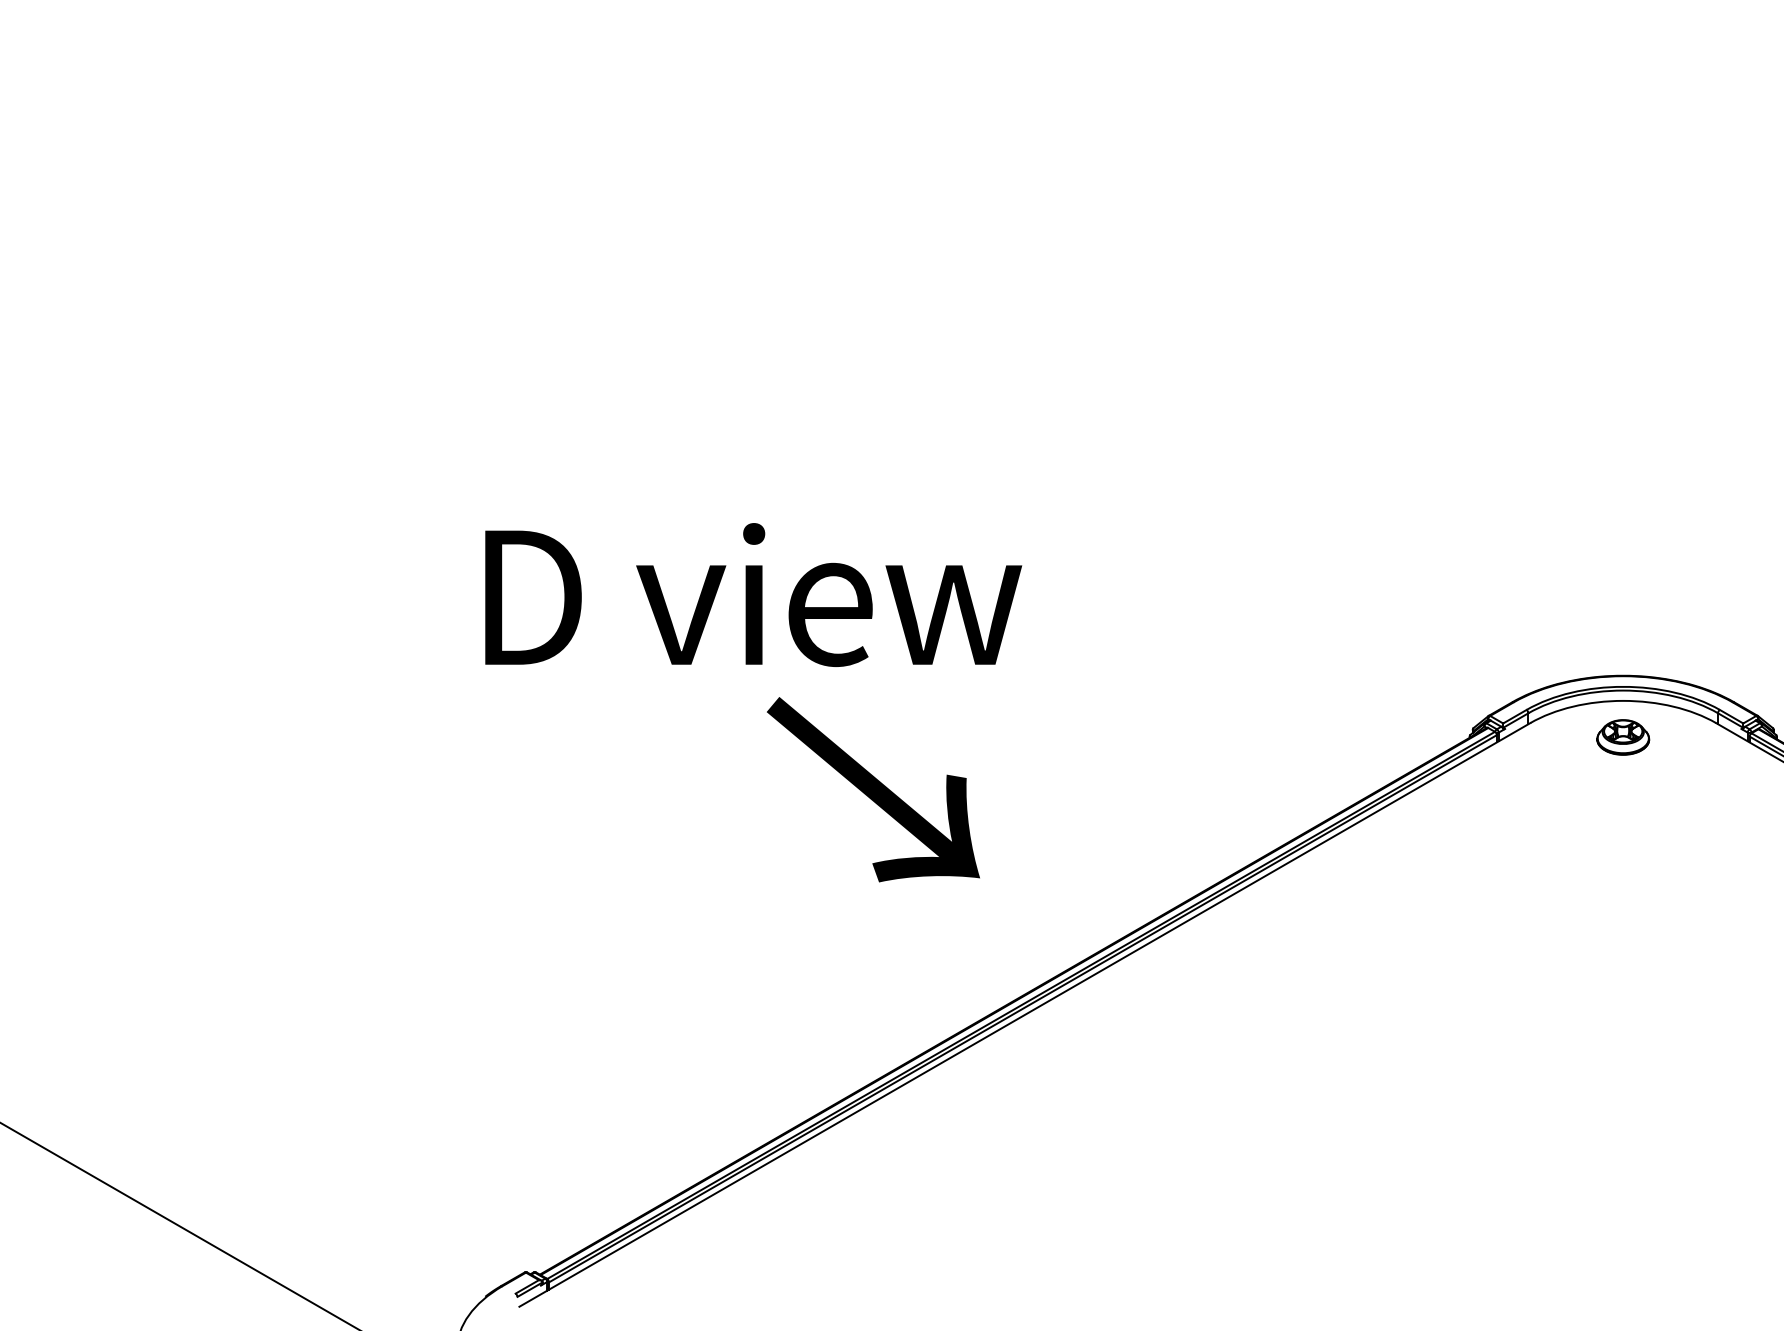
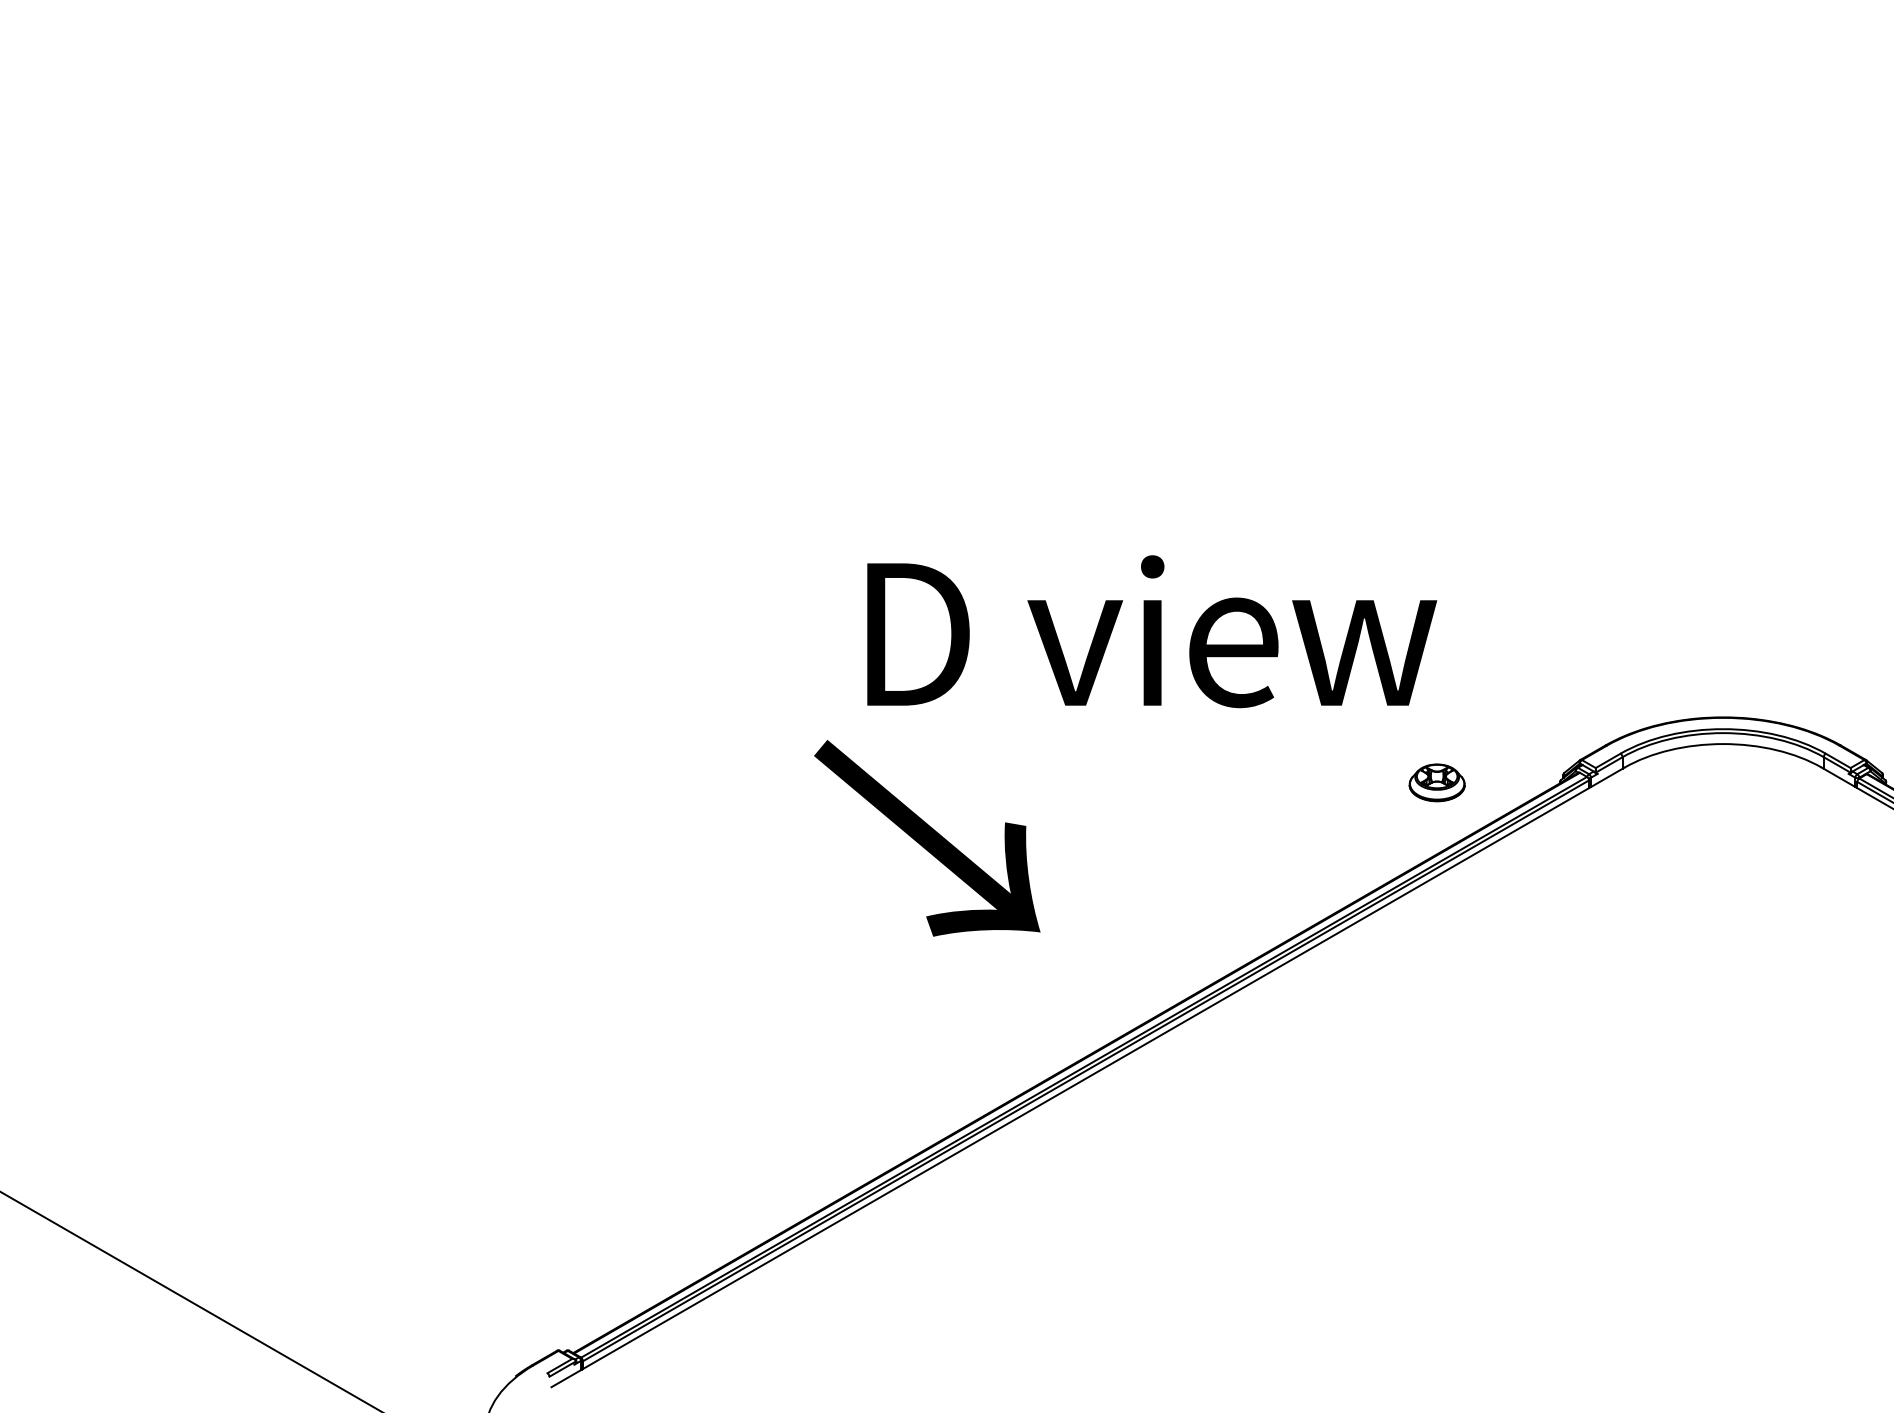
text: (753, 594) -> (1152, 631), moved
part: (1622, 737) -> (1436, 782), moved

